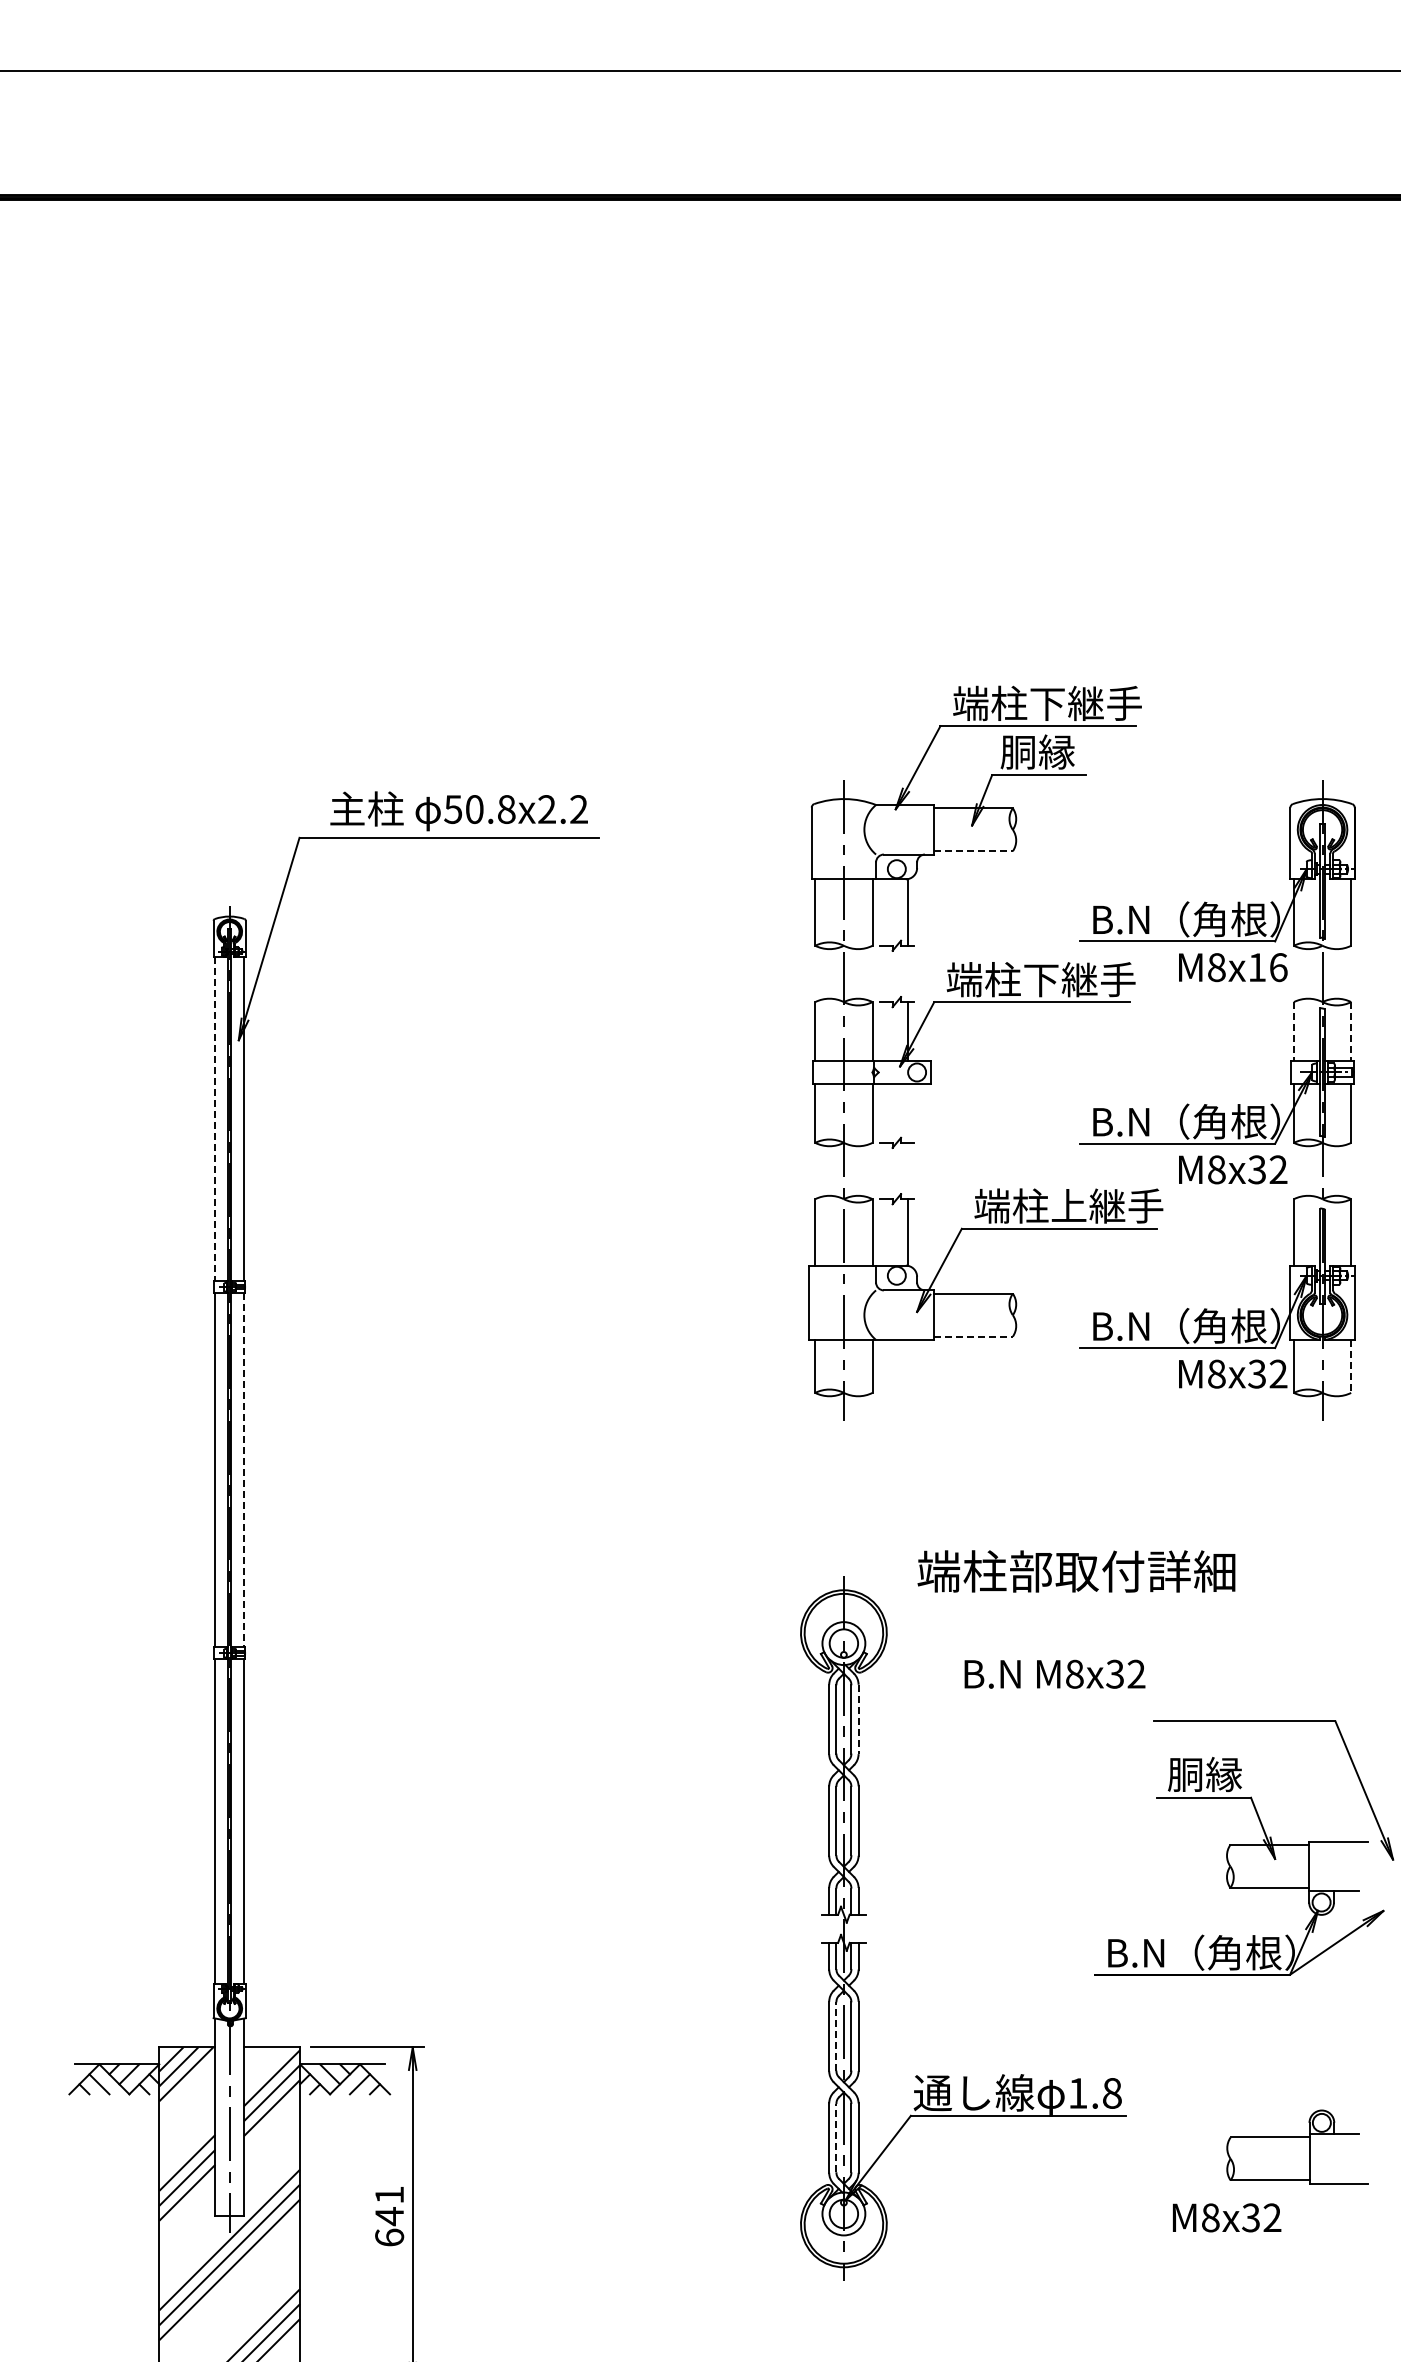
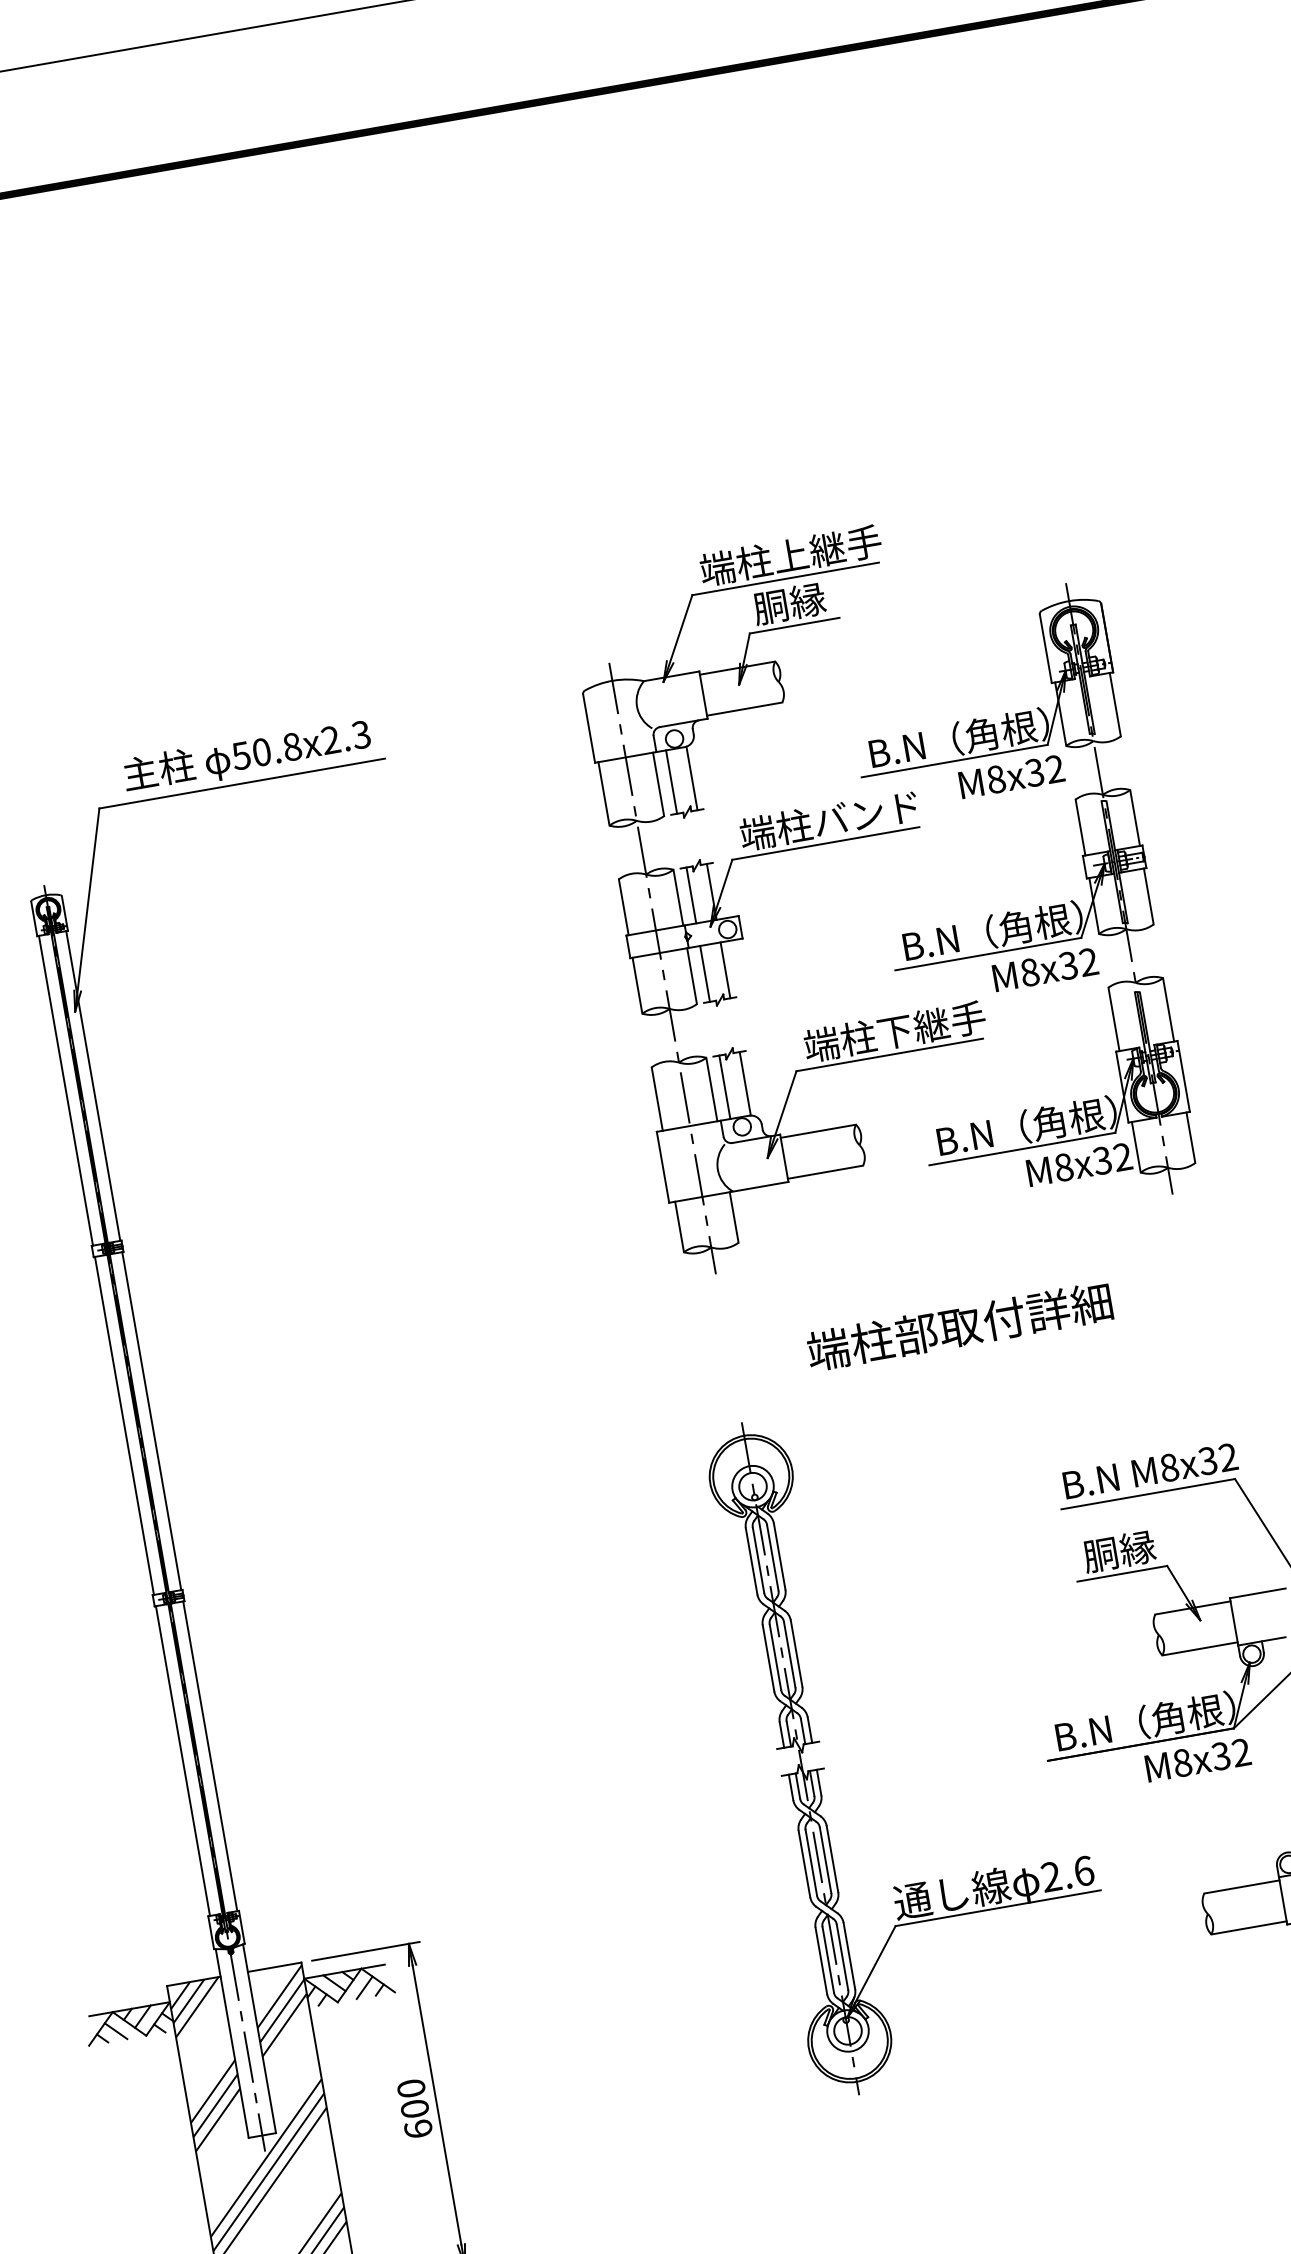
text: (1047, 703) -> (790, 555), 端柱下継手 -> 端柱上継手
text: (578, 809) -> (360, 735), 50.8x2.2 -> 50.8x2.3
line: (973, 851) -> (744, 709), dashed -> solid
line: (886, 912) -> (671, 781), added
text: (1267, 967) -> (1044, 771), M8x16 -> M8x32
text: (1079, 979) -> (867, 813), 端柱下継手 -> 端柱バンド
line: (886, 1031) -> (691, 895), added
line: (1293, 1031) -> (1080, 827), dashed -> solid
line: (1351, 1031) -> (1135, 818), dashed -> solid
line: (886, 1113) -> (705, 973), added
line: (907, 1113) -> (725, 970), added
line: (215, 1119) -> (66, 1091), dashed -> solid
text: (1068, 1206) -> (894, 1032), 端柱上継手 -> 端柱下継手
line: (886, 1232) -> (725, 1087), added
line: (973, 1336) -> (825, 1172), dashed -> solid
line: (1351, 1366) -> (1191, 1137), dashed -> solid
line: (244, 1470) -> (152, 1421), dashed -> solid
text: (1076, 1571) -> (959, 1326), moved
text: (1054, 1673) -> (1149, 1470), moved
line: (858, 1719) -> (779, 1556), dashed -> solid
line: (836, 2036) -> (811, 1862), dashed -> solid
text: (1094, 2092) -> (1066, 1873), 1.8 -> 2.6
line: (836, 2137) -> (828, 1959), dashed -> solid
text: (389, 2206) -> (413, 2099), 641 -> 600
text: (1227, 2217) -> (1198, 1759), moved

